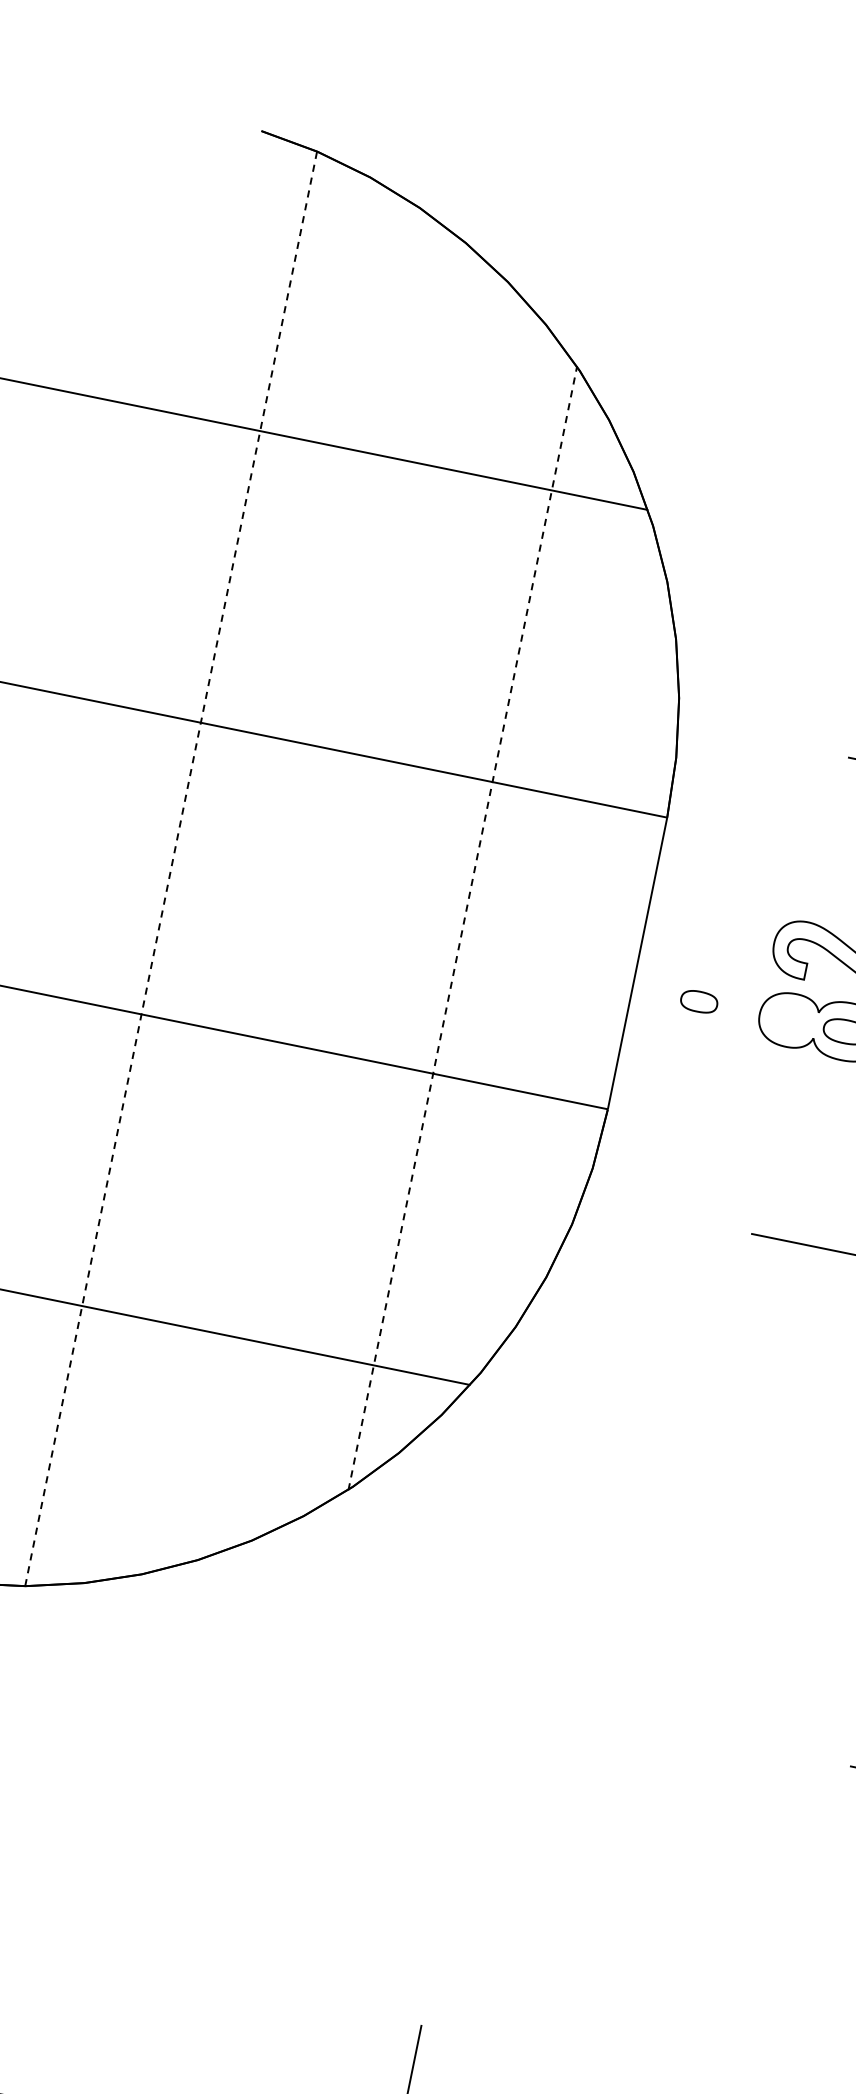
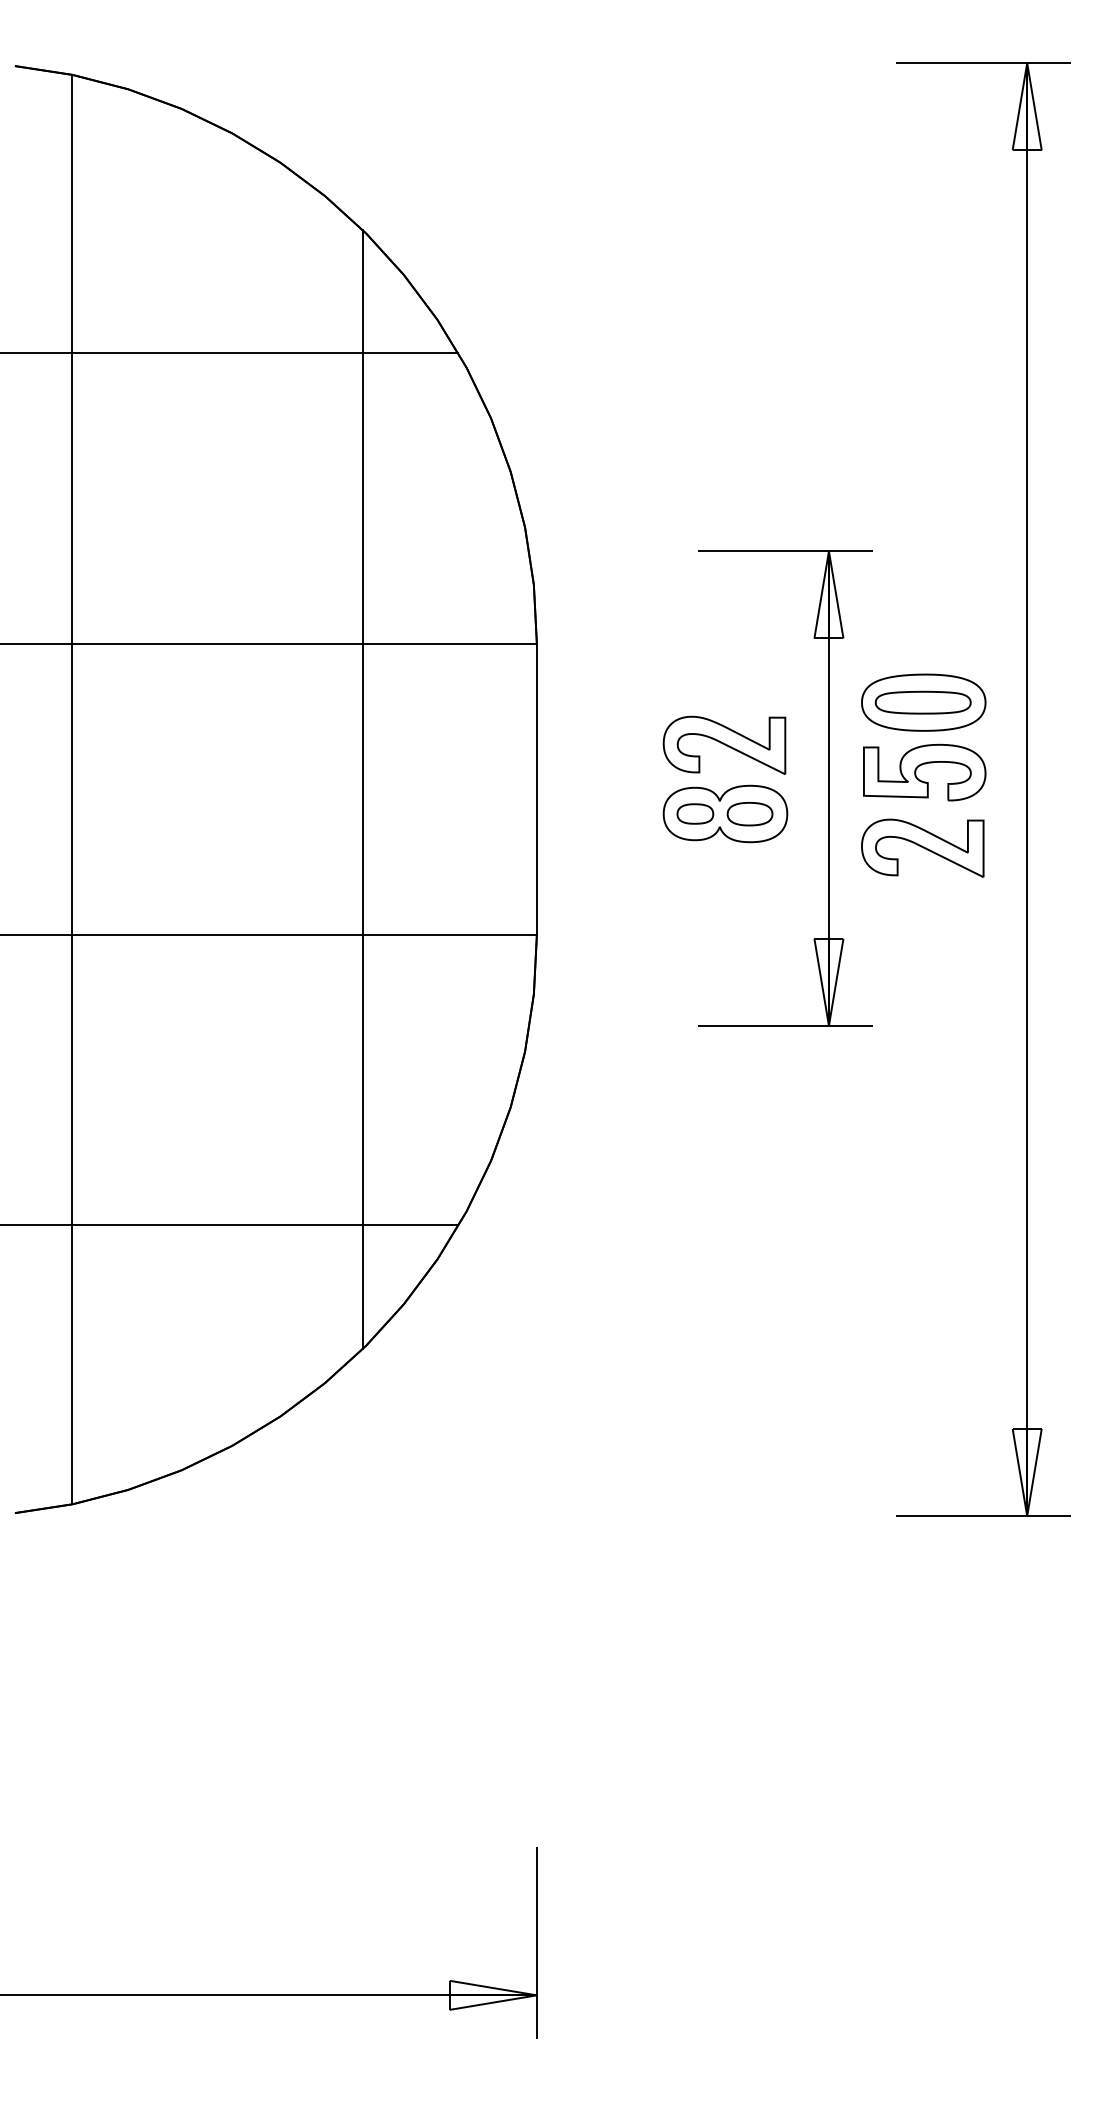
line: (171, 868) -> (72, 789), dashed -> solid
line: (462, 928) -> (362, 789), dashed -> solid
part: (699, 1001) -> (695, 813), moved

